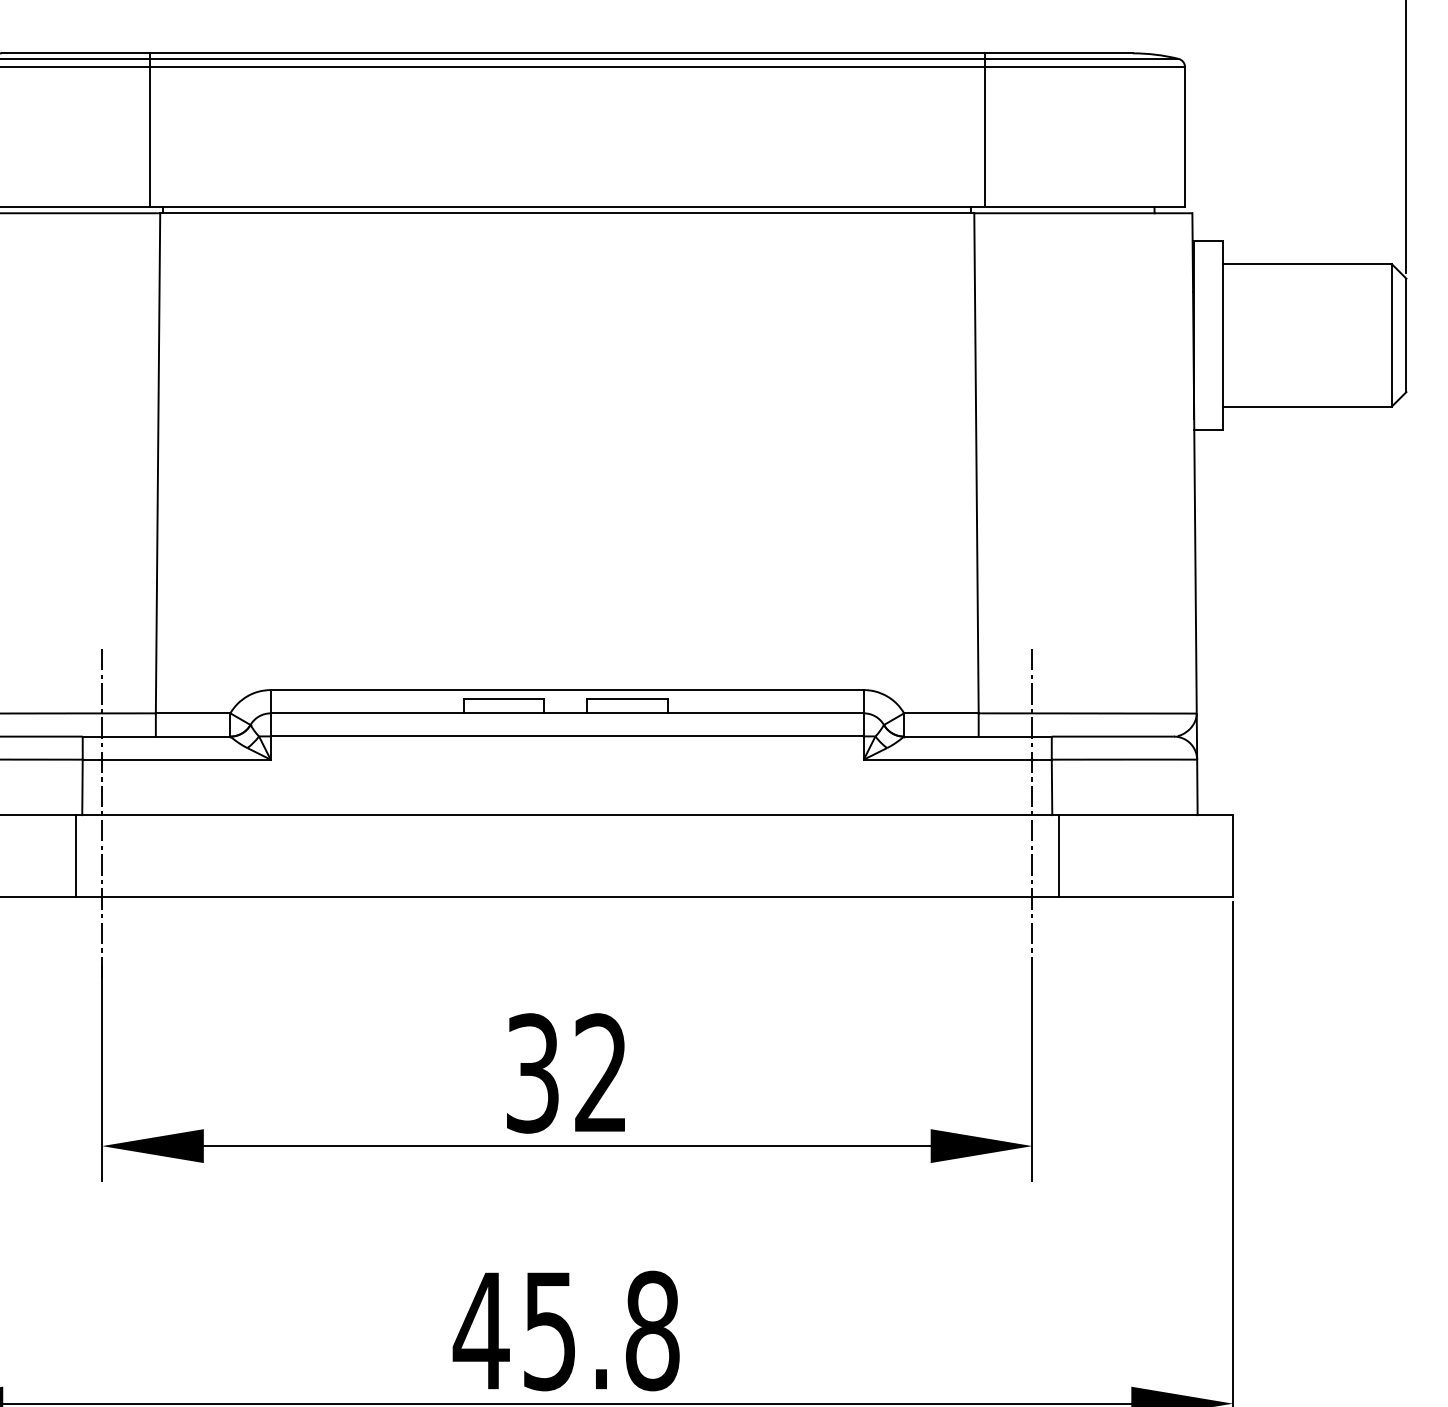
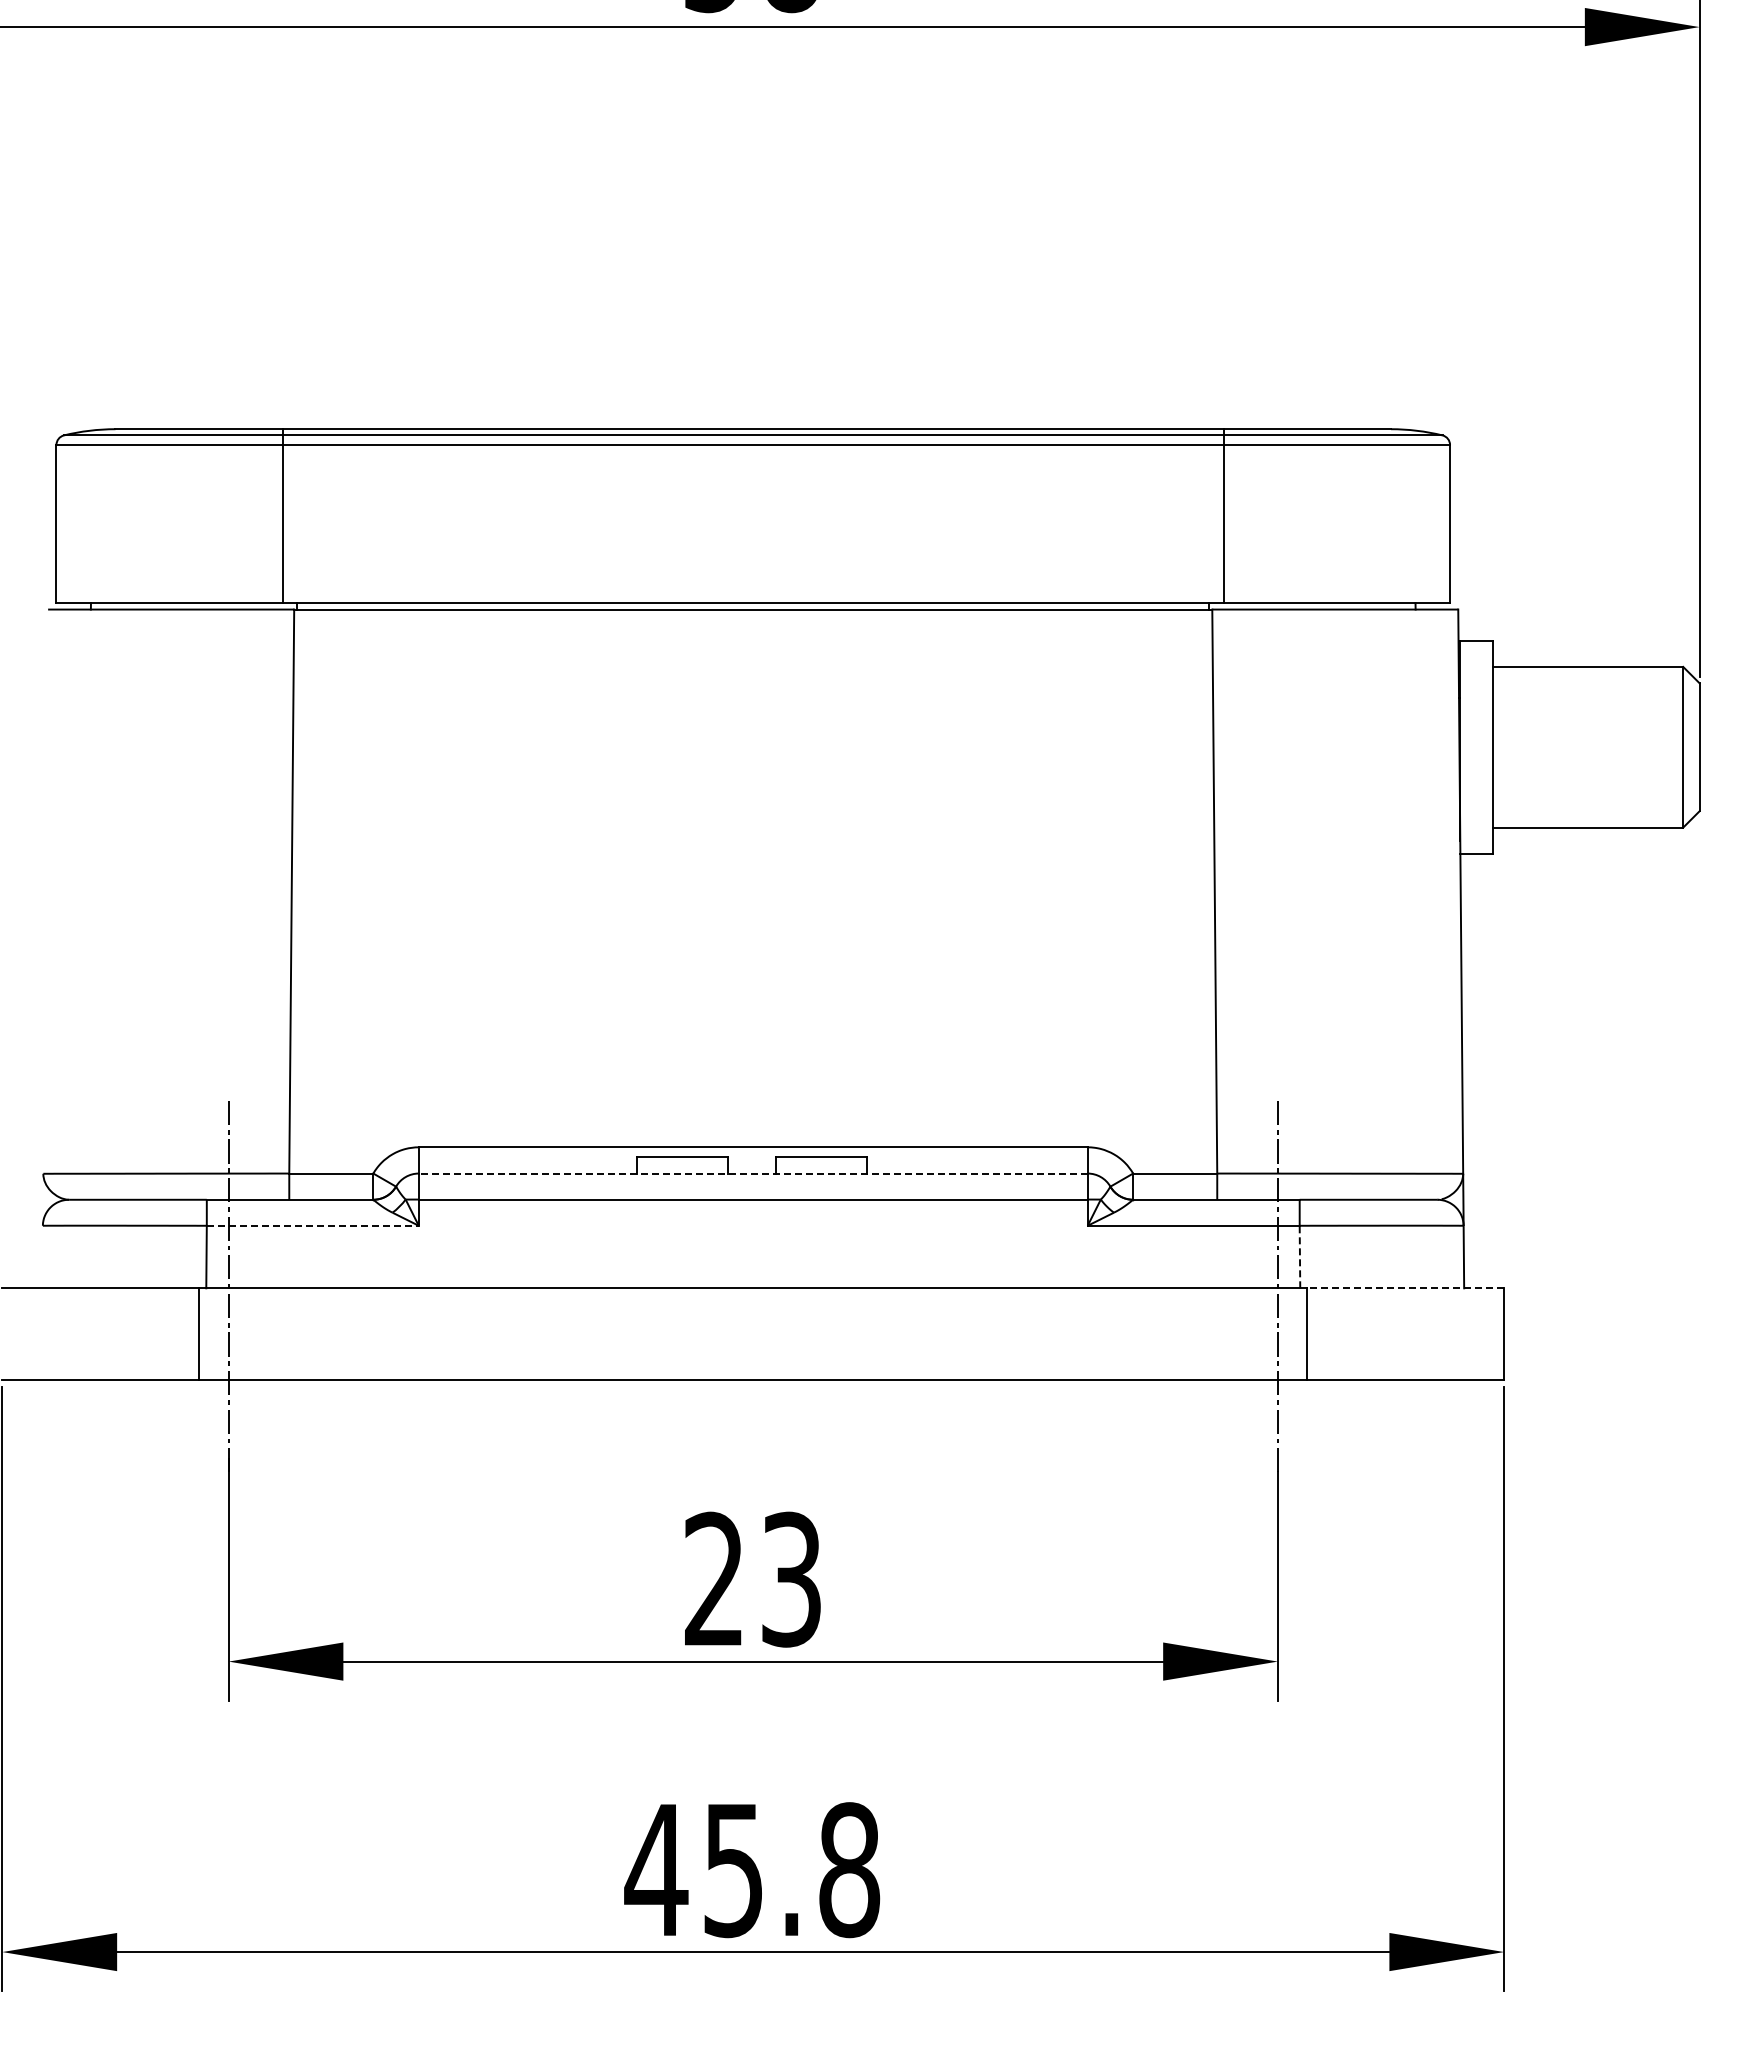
line: (566, 713) -> (752, 1173), solid -> dashed
line: (176, 759) -> (312, 1225), solid -> dashed
line: (1051, 786) -> (1299, 1256), solid -> dashed
line: (1145, 815) -> (1405, 1288), solid -> dashed
text: (566, 1073) -> (752, 1579), 32 -> 23

